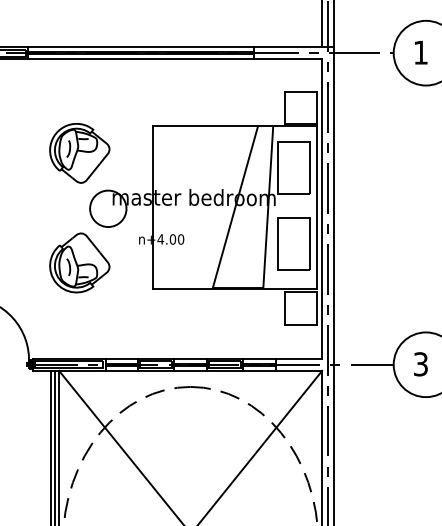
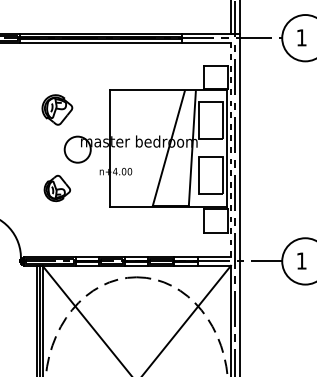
part: (79, 153) -> (57, 110), size x0.7
line: (322, 208) -> (231, 149), solid -> dashed
part: (79, 262) -> (57, 188), size x0.6
text: (420, 364) -> (301, 261), 3 -> 1

